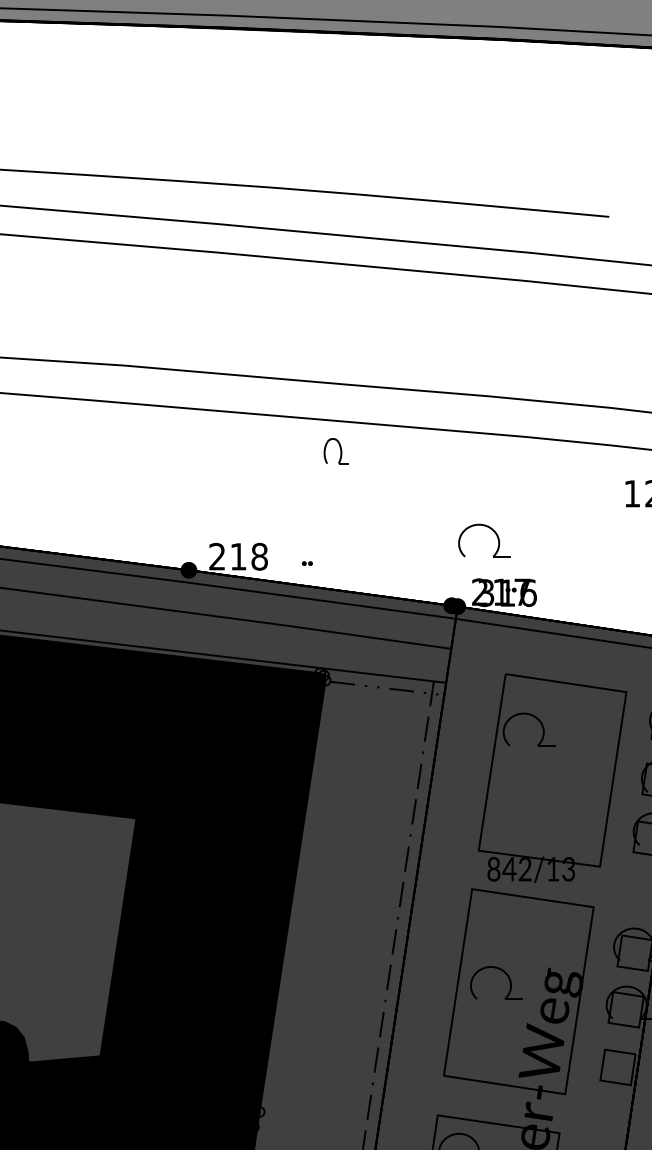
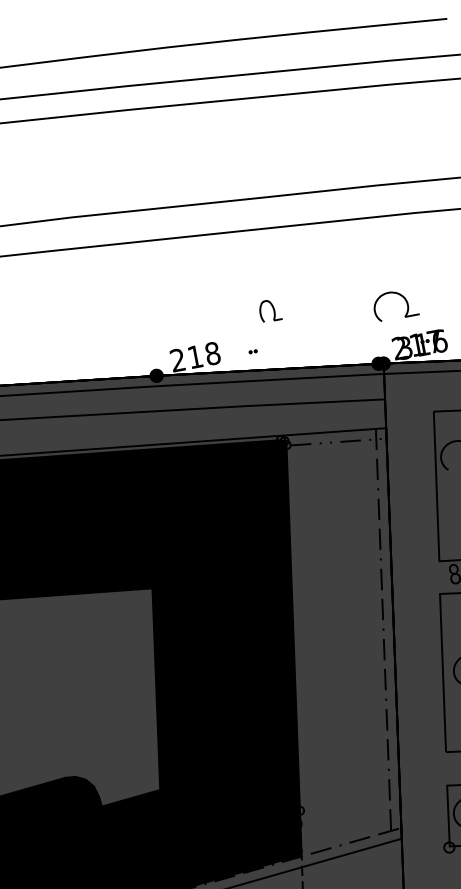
part: (335, 451) -> (269, 311), moved

